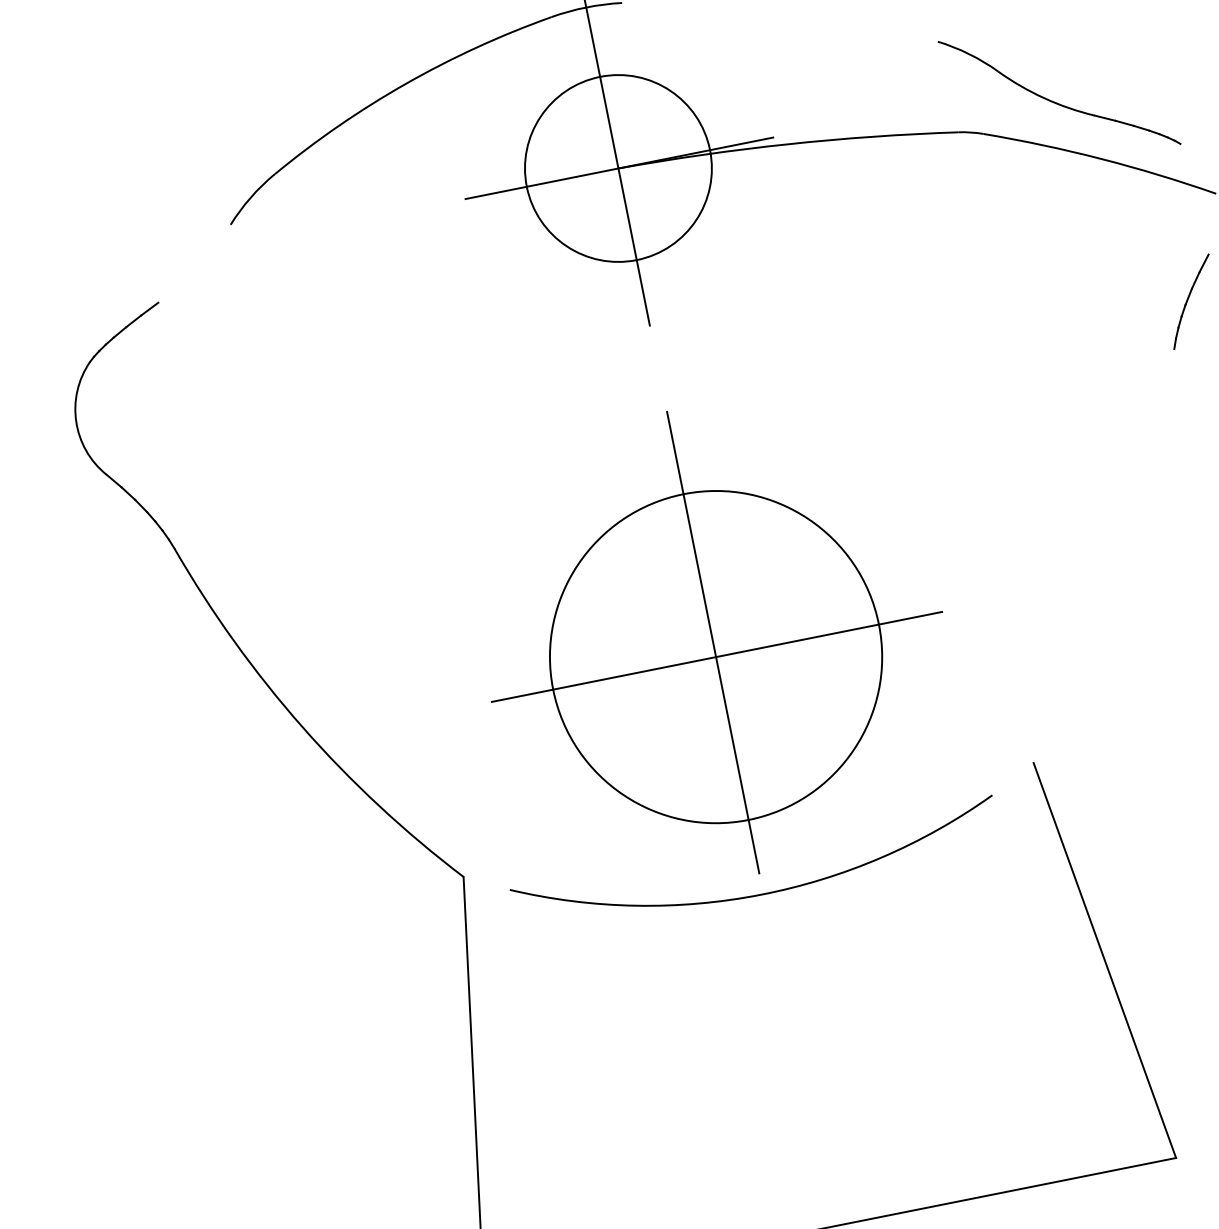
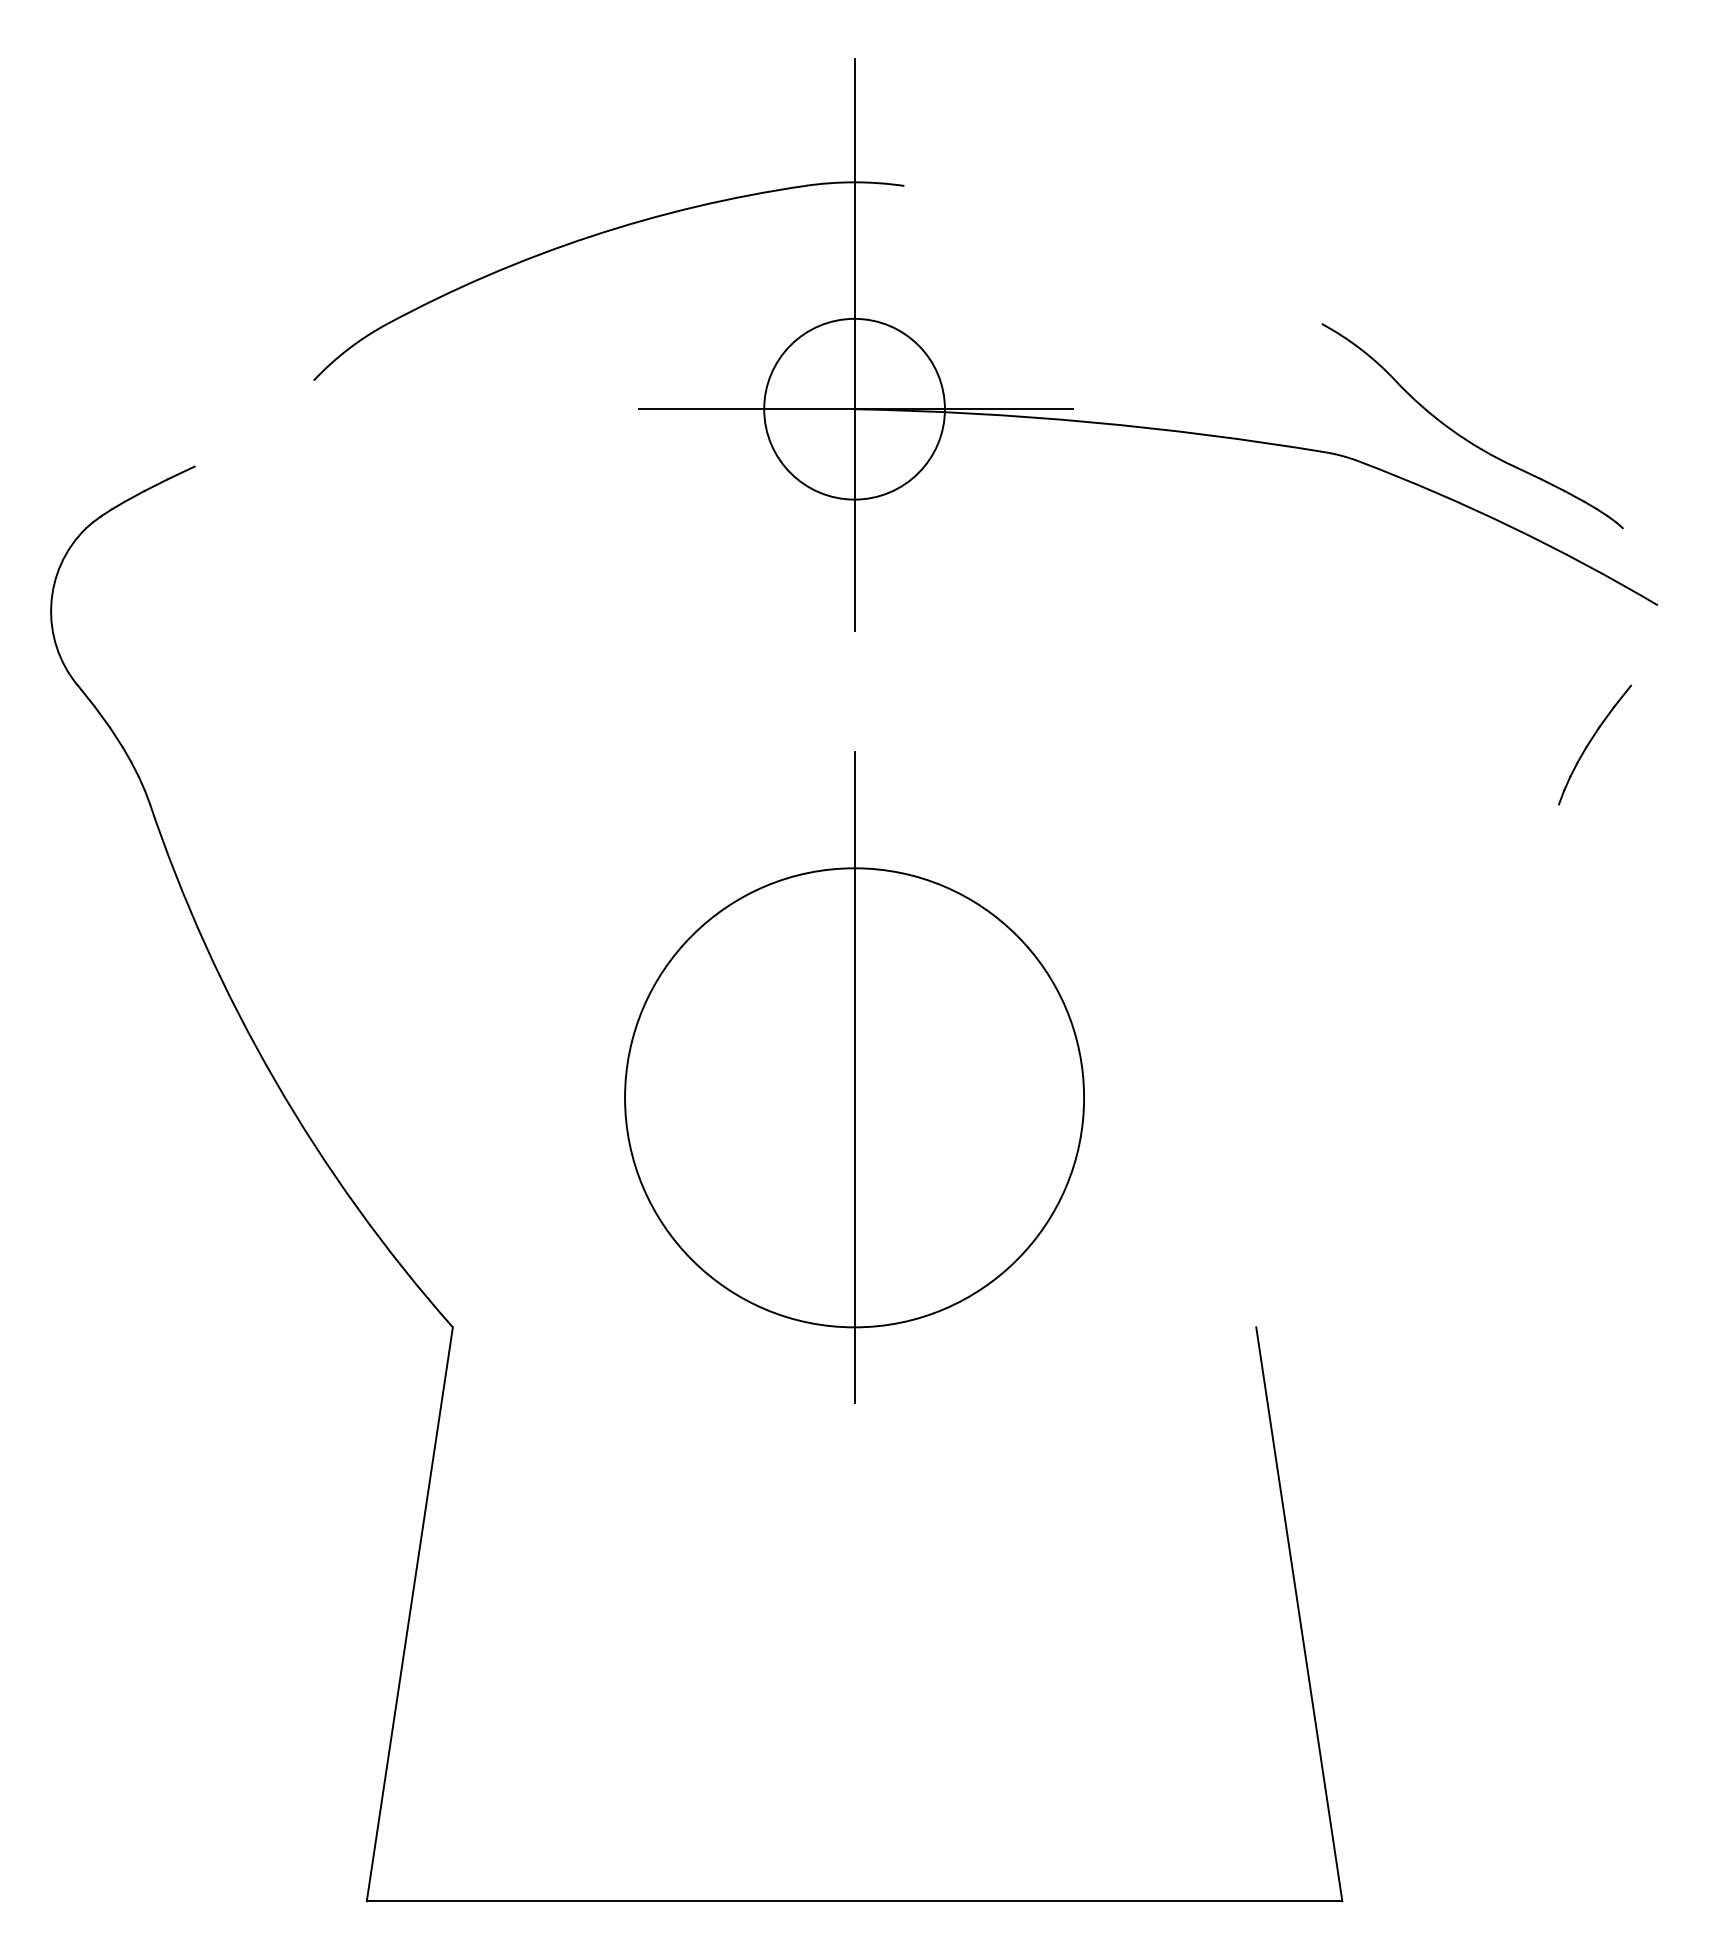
circle: (618, 168) -> (854, 409), size x0.7
line: (716, 656) -> (855, 1097), removed
arc: (761, 894) -> (851, 1431), removed

